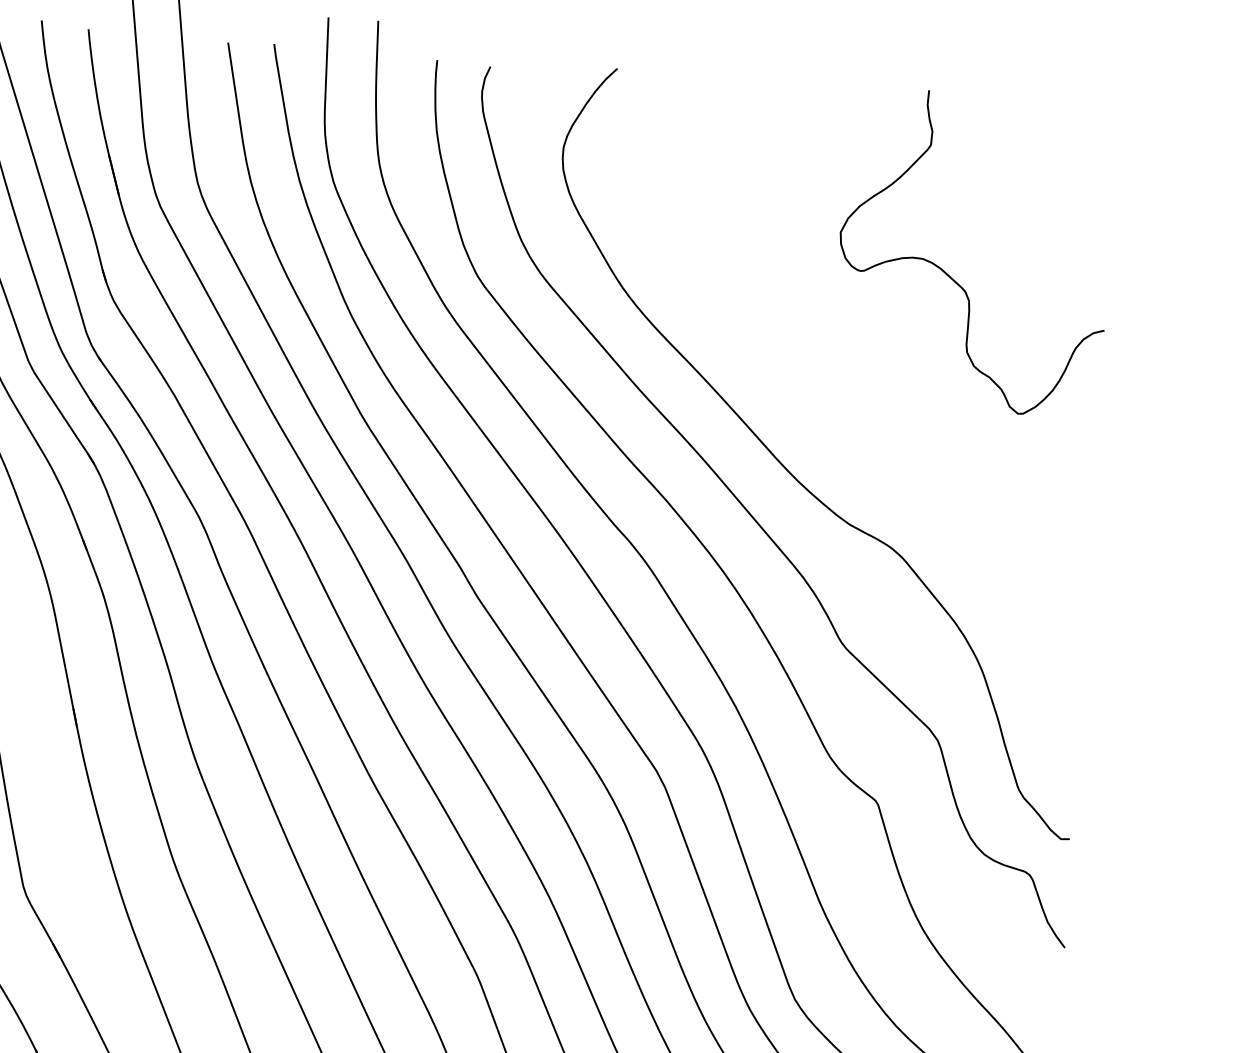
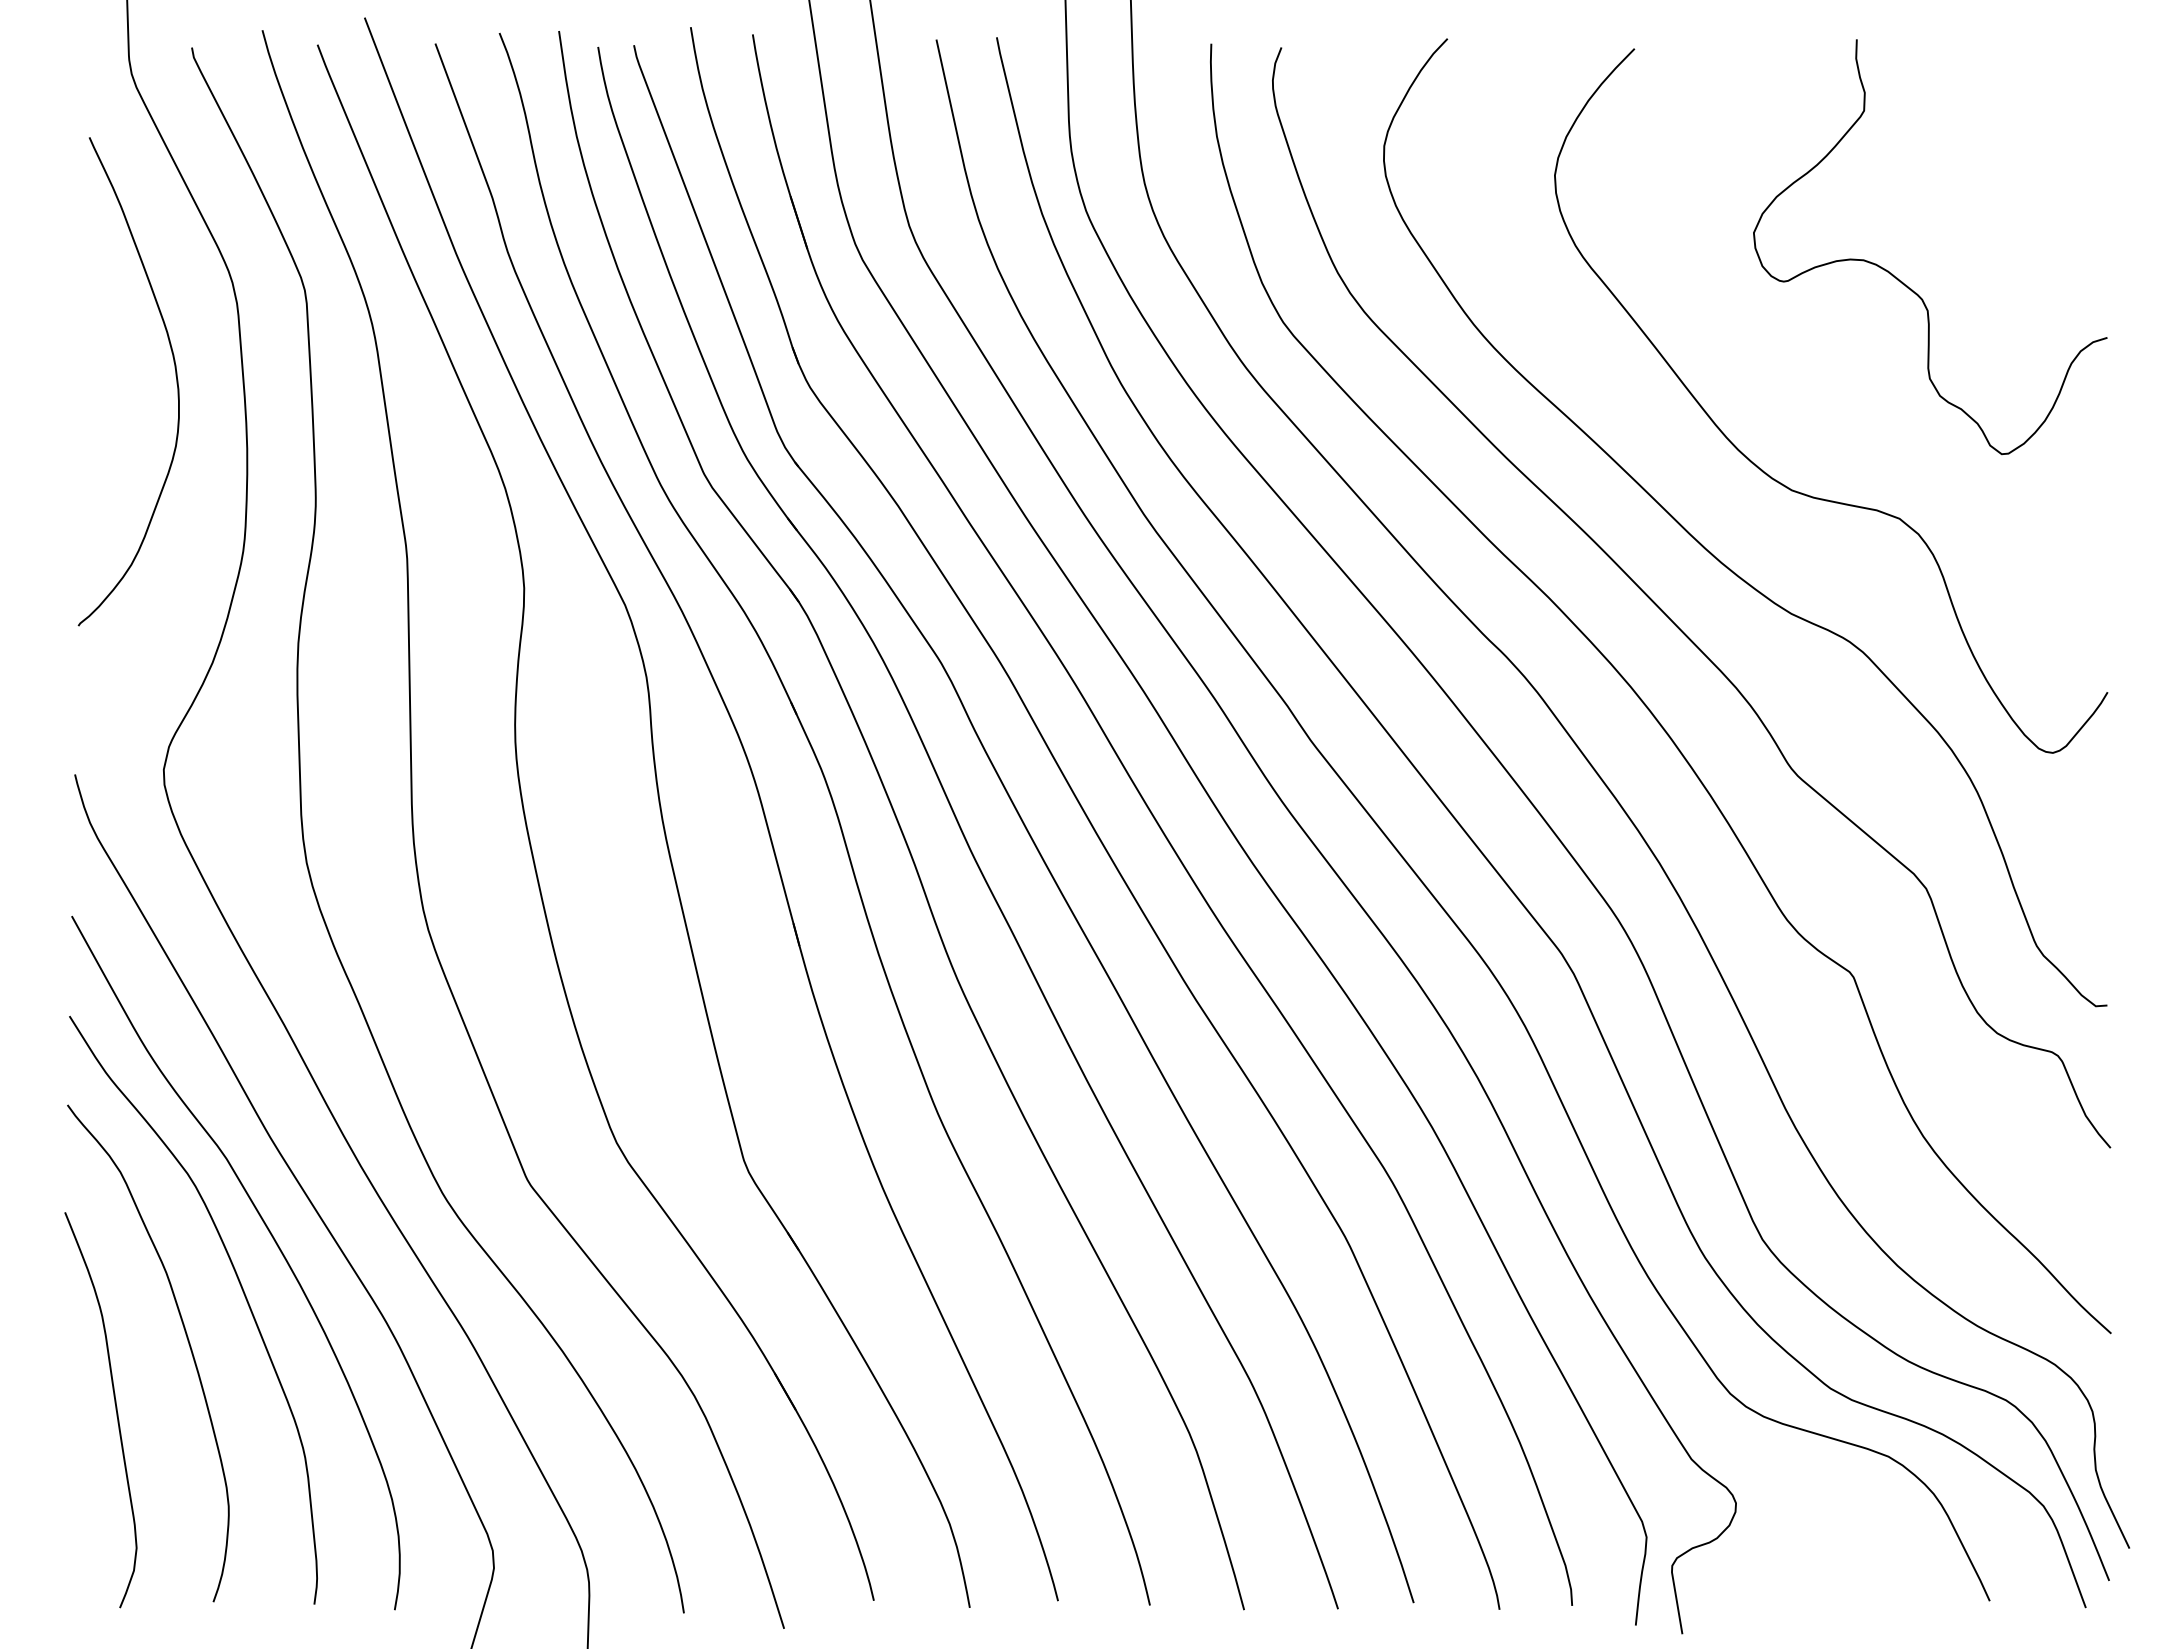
curve: (847, 423) -> (1779, 481), added

